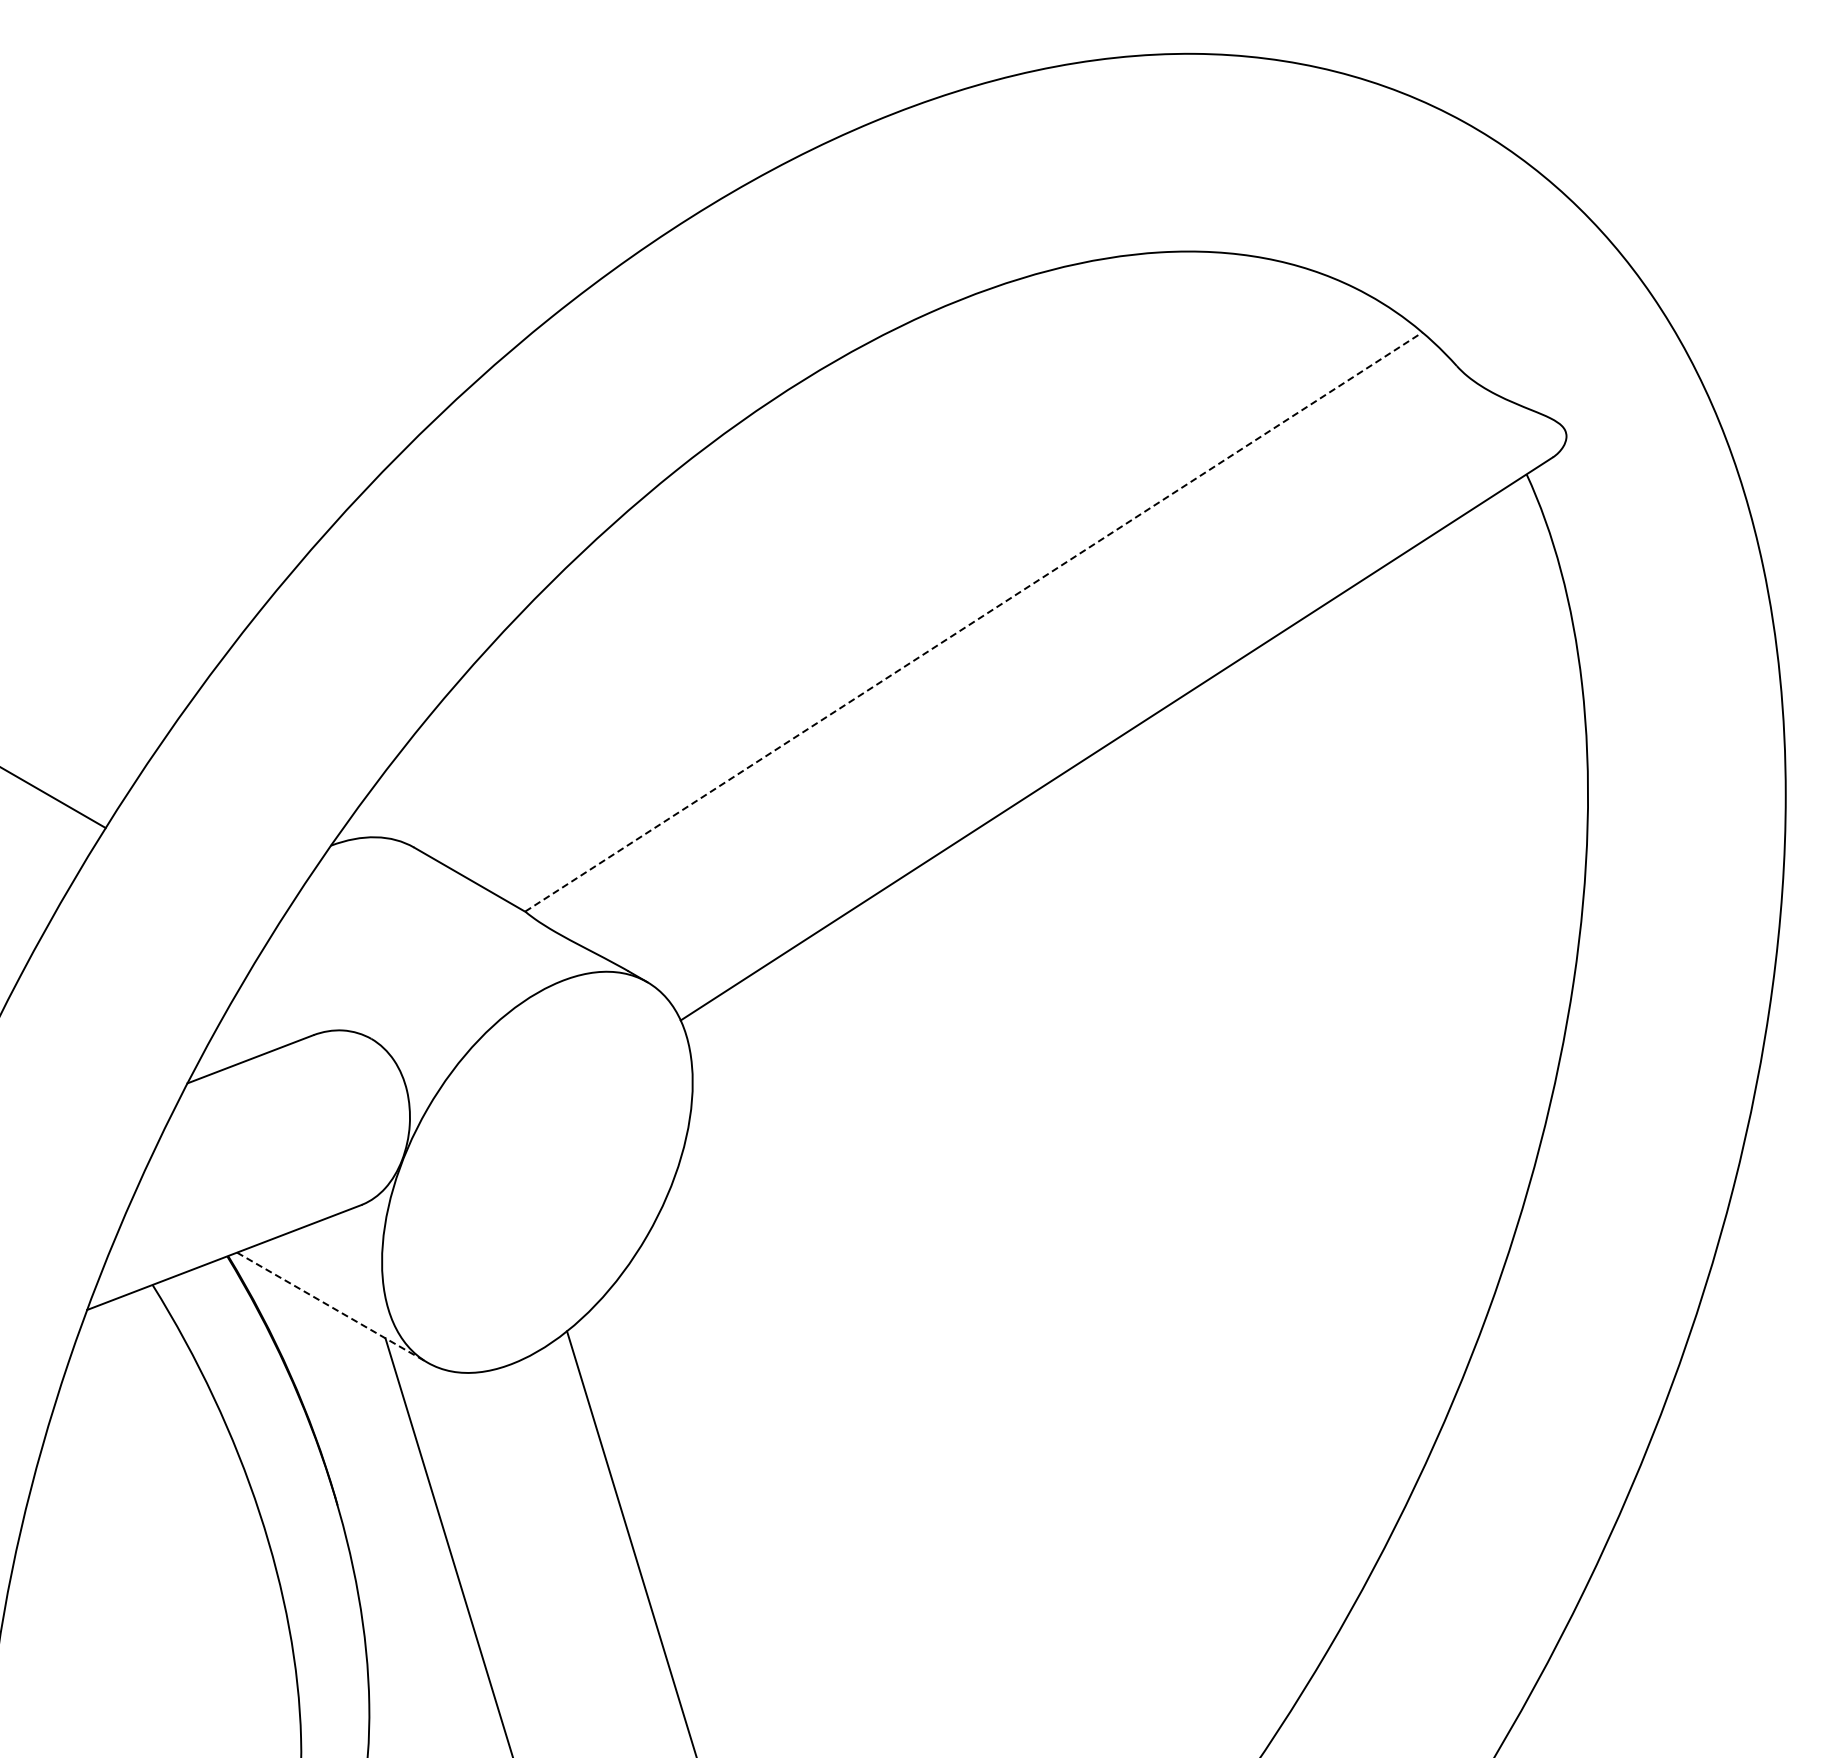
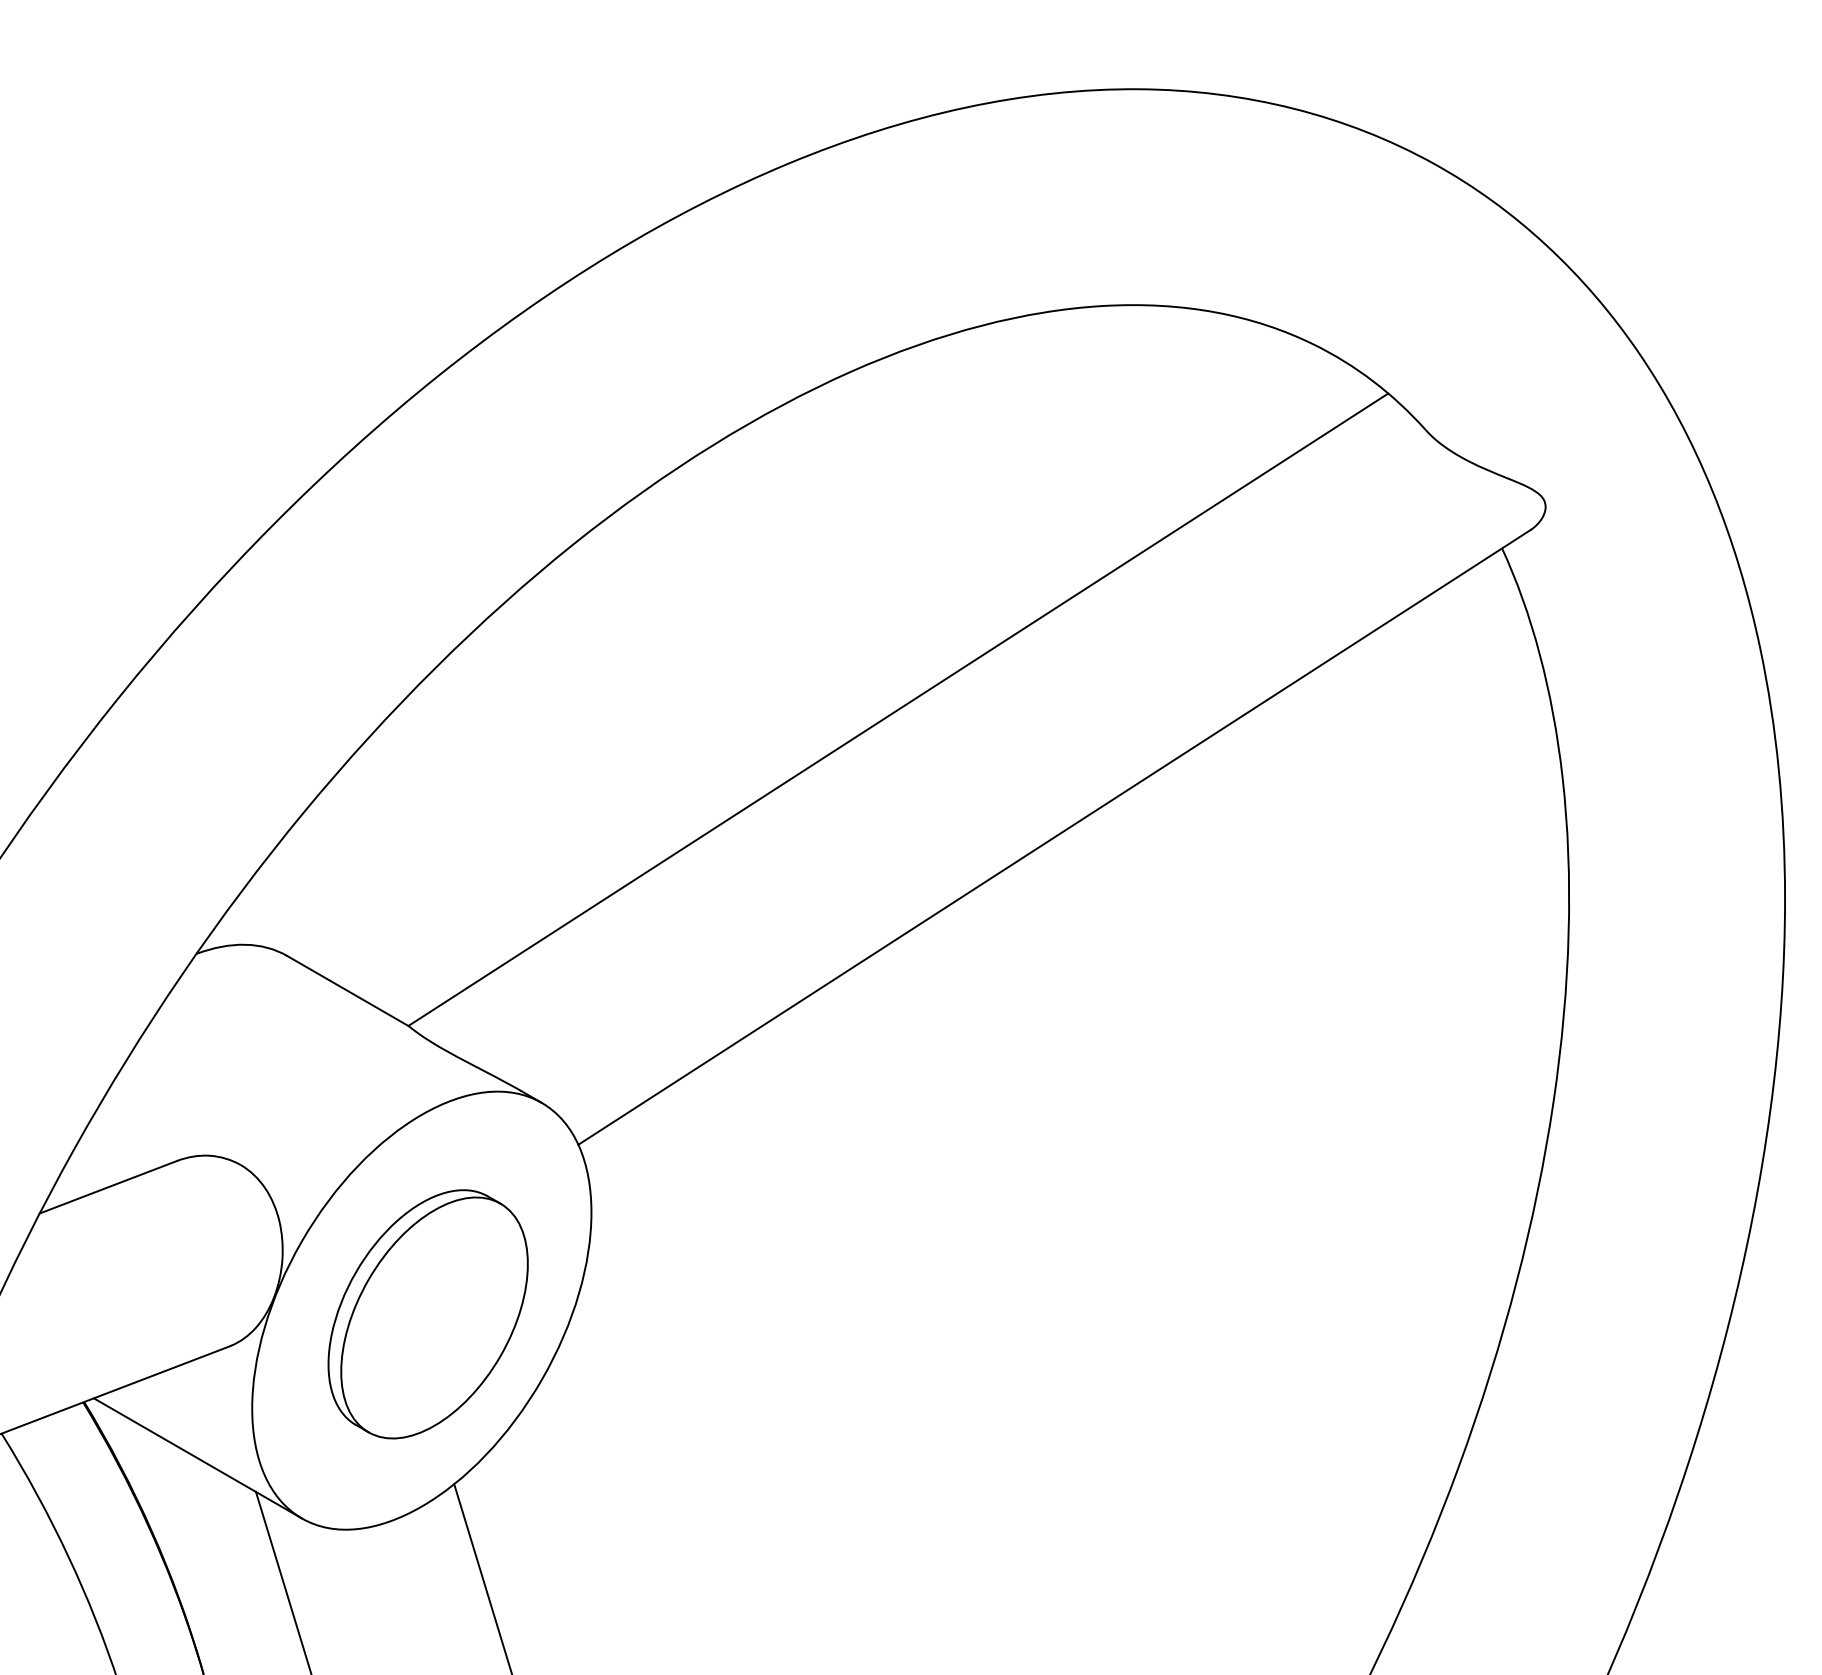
line: (973, 622) -> (898, 710), dashed -> solid
part: (543, 1175) -> (428, 1314), added
line: (332, 1307) -> (198, 1458), dashed -> solid

